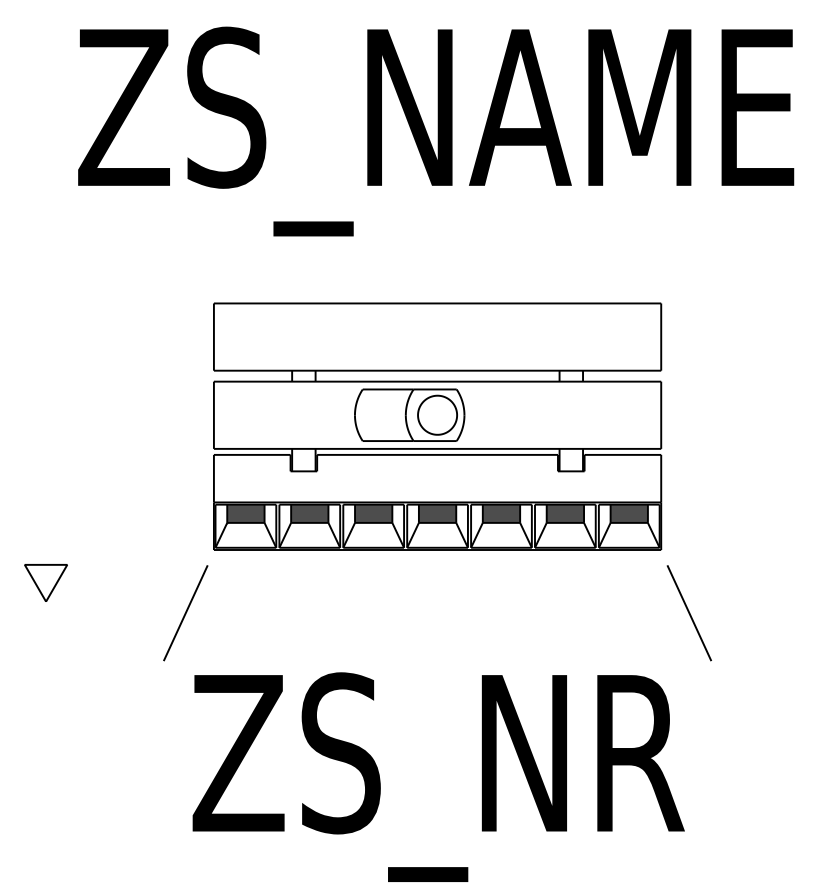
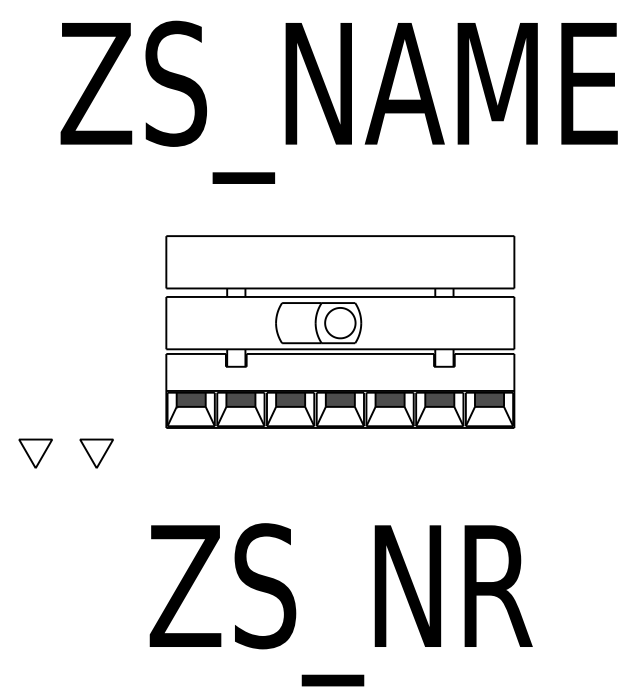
part: (124, 582) -> (96, 453), added
line: (185, 612) -> (144, 476), removed
line: (689, 612) -> (536, 476), removed

